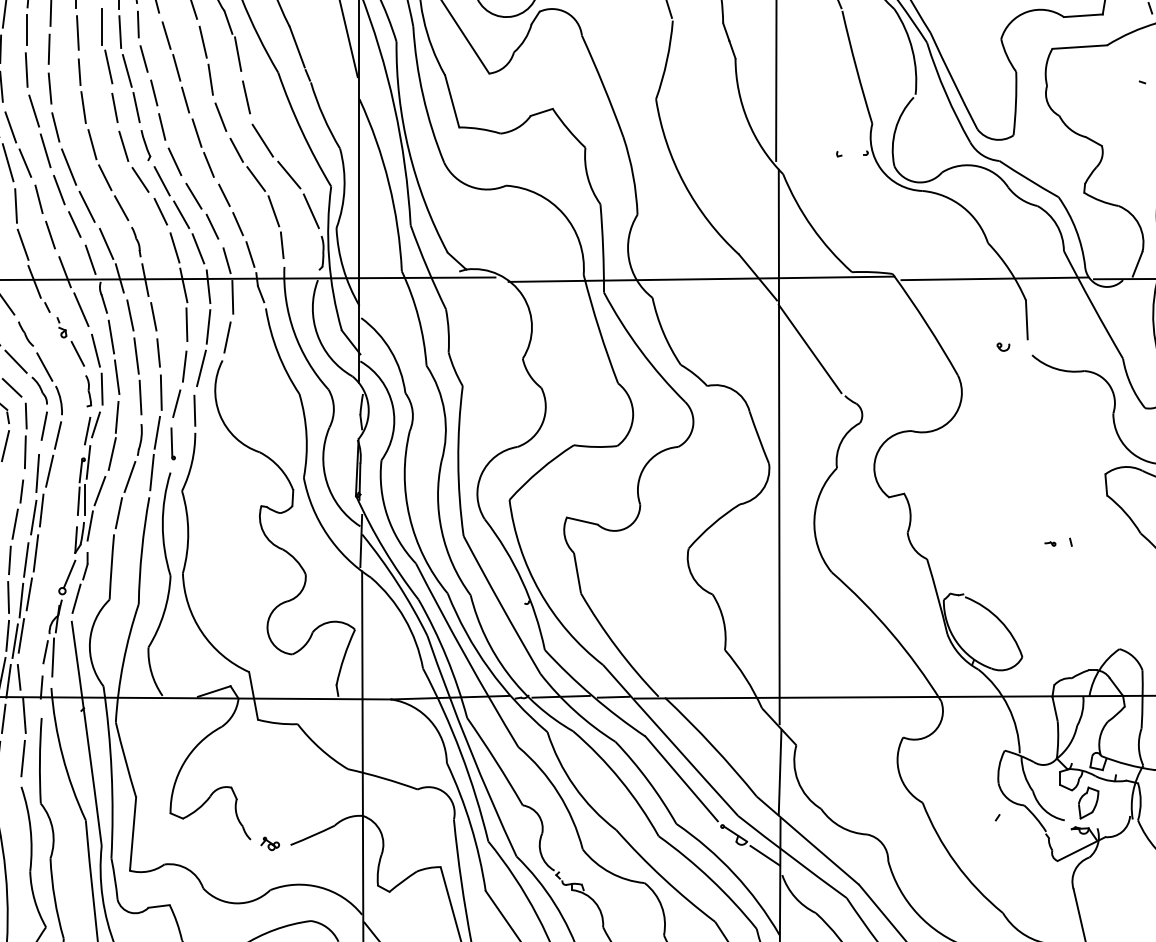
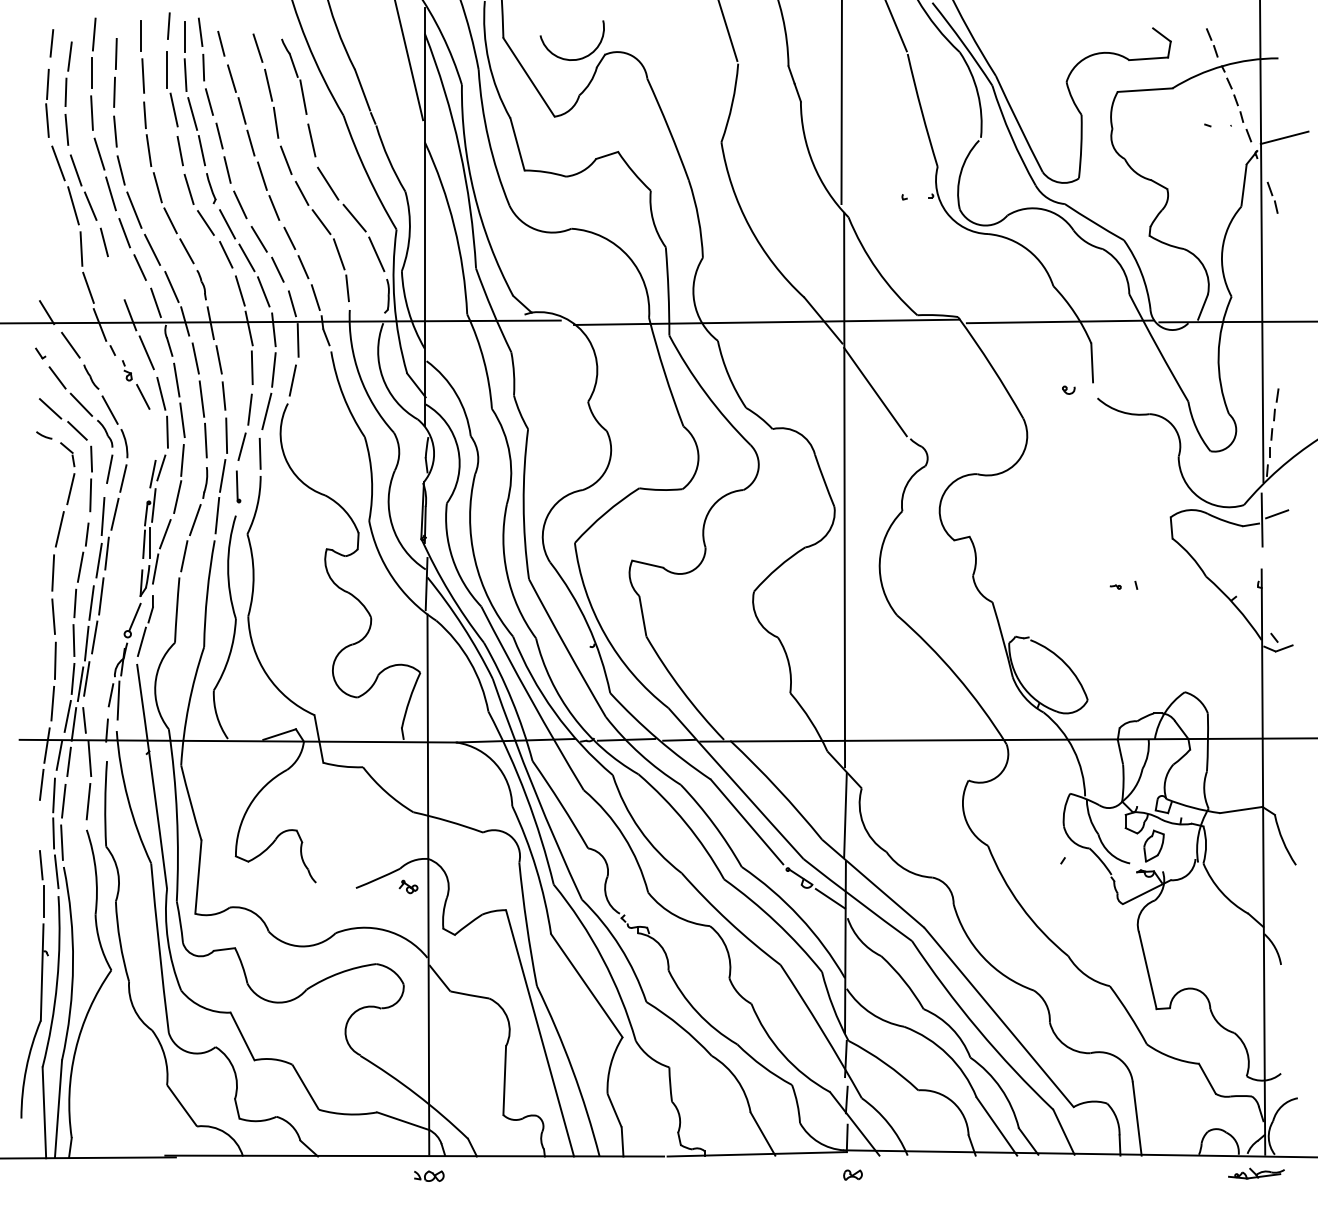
line: (50, 234) -> (115, 277), removed
part: (88, 391) -> (153, 434), removed
part: (270, 843) -> (408, 886), moved

